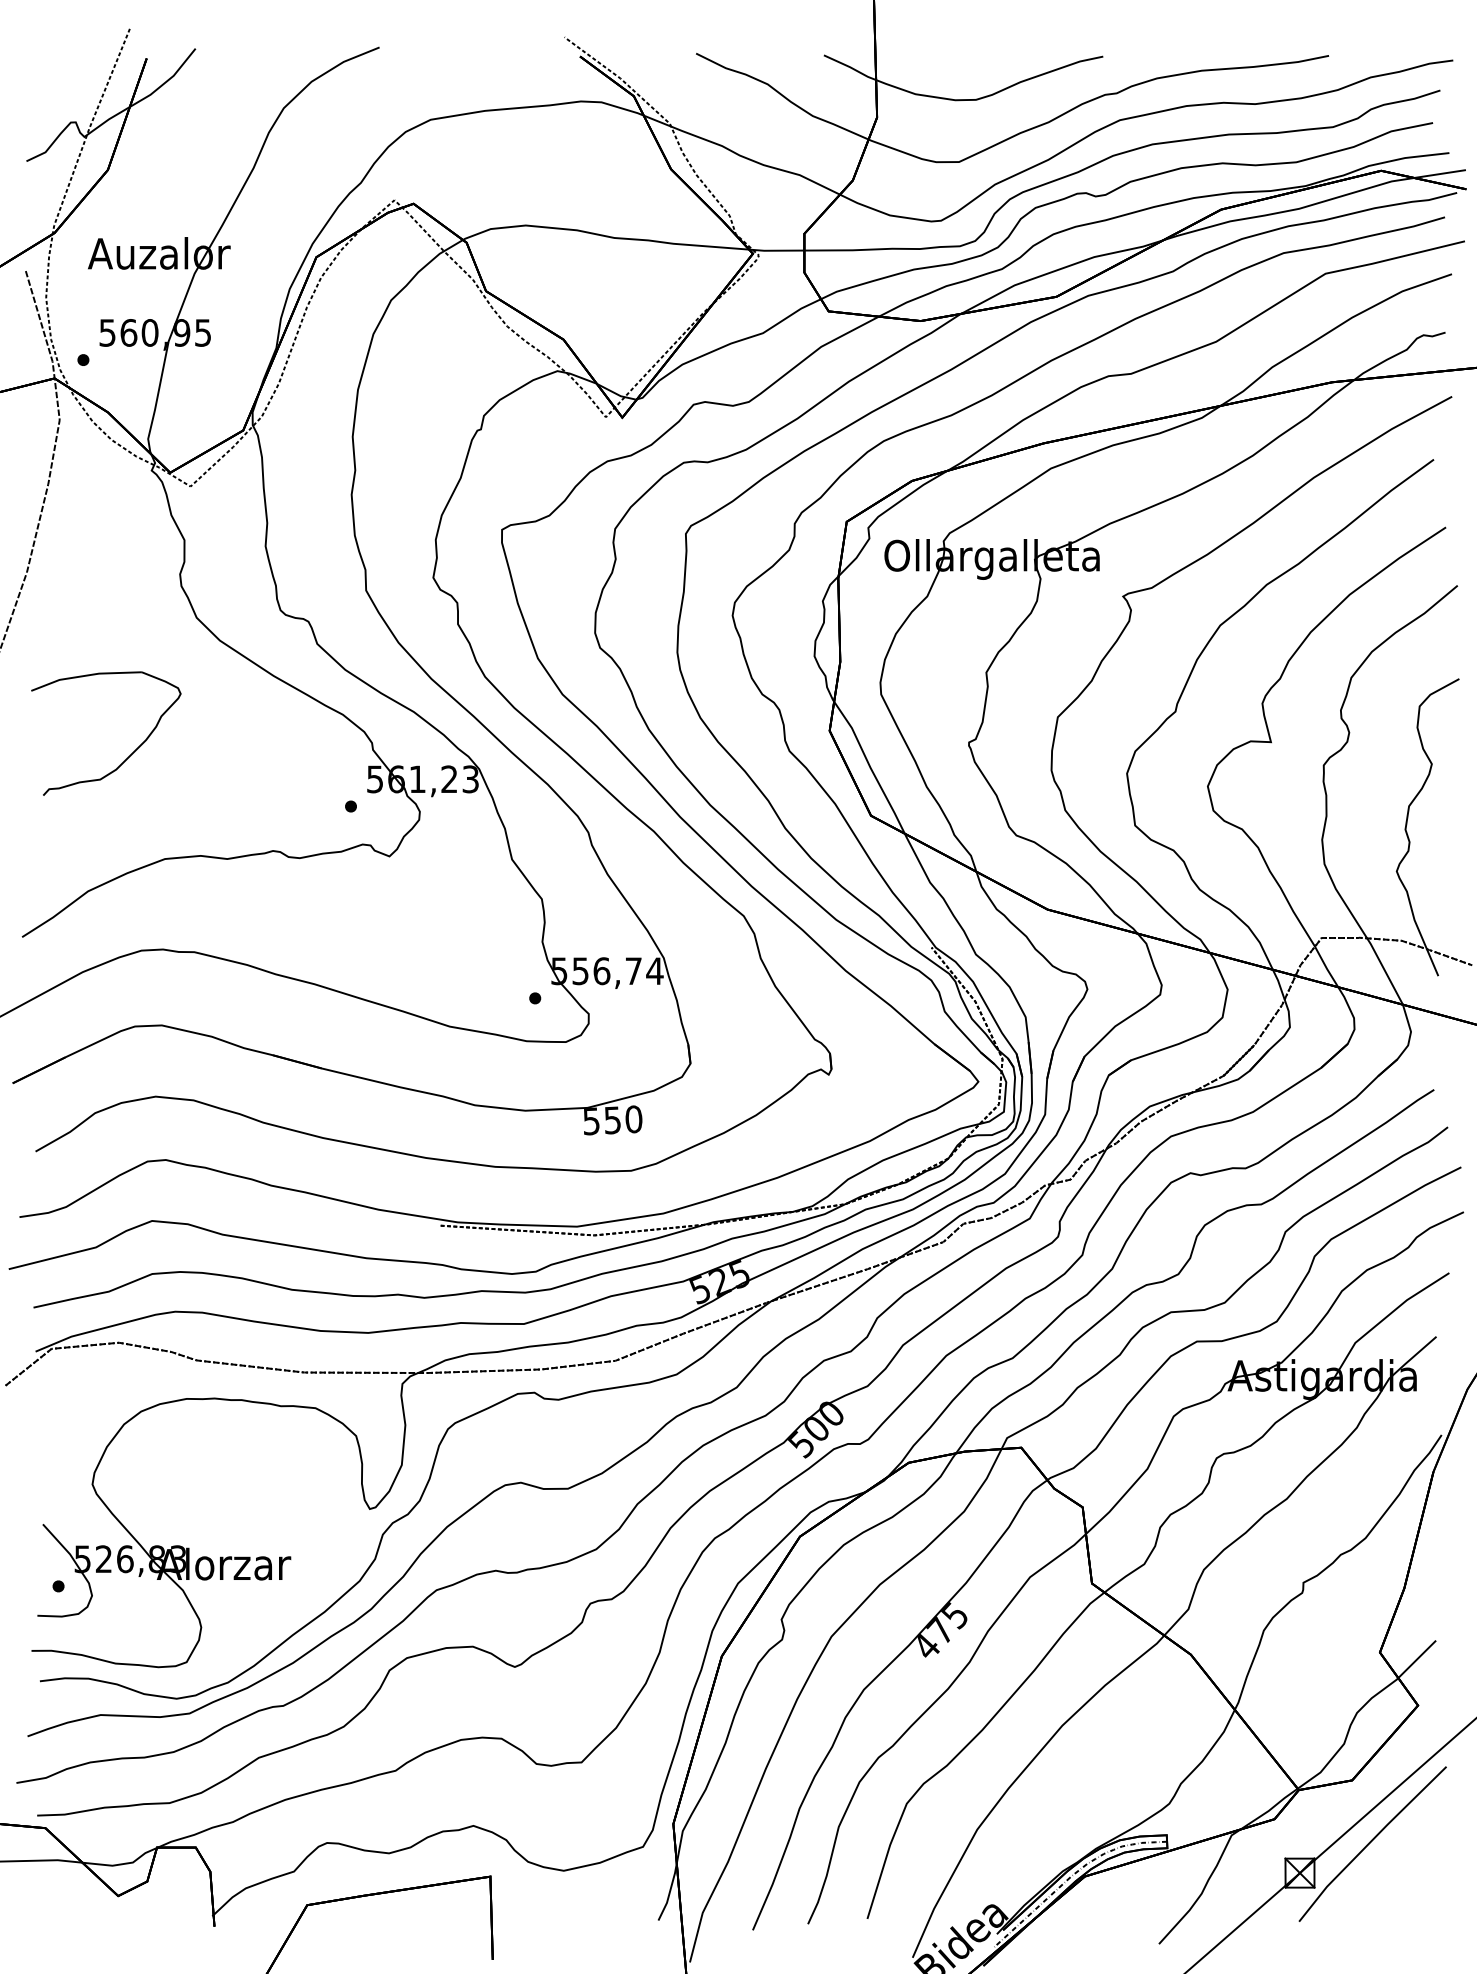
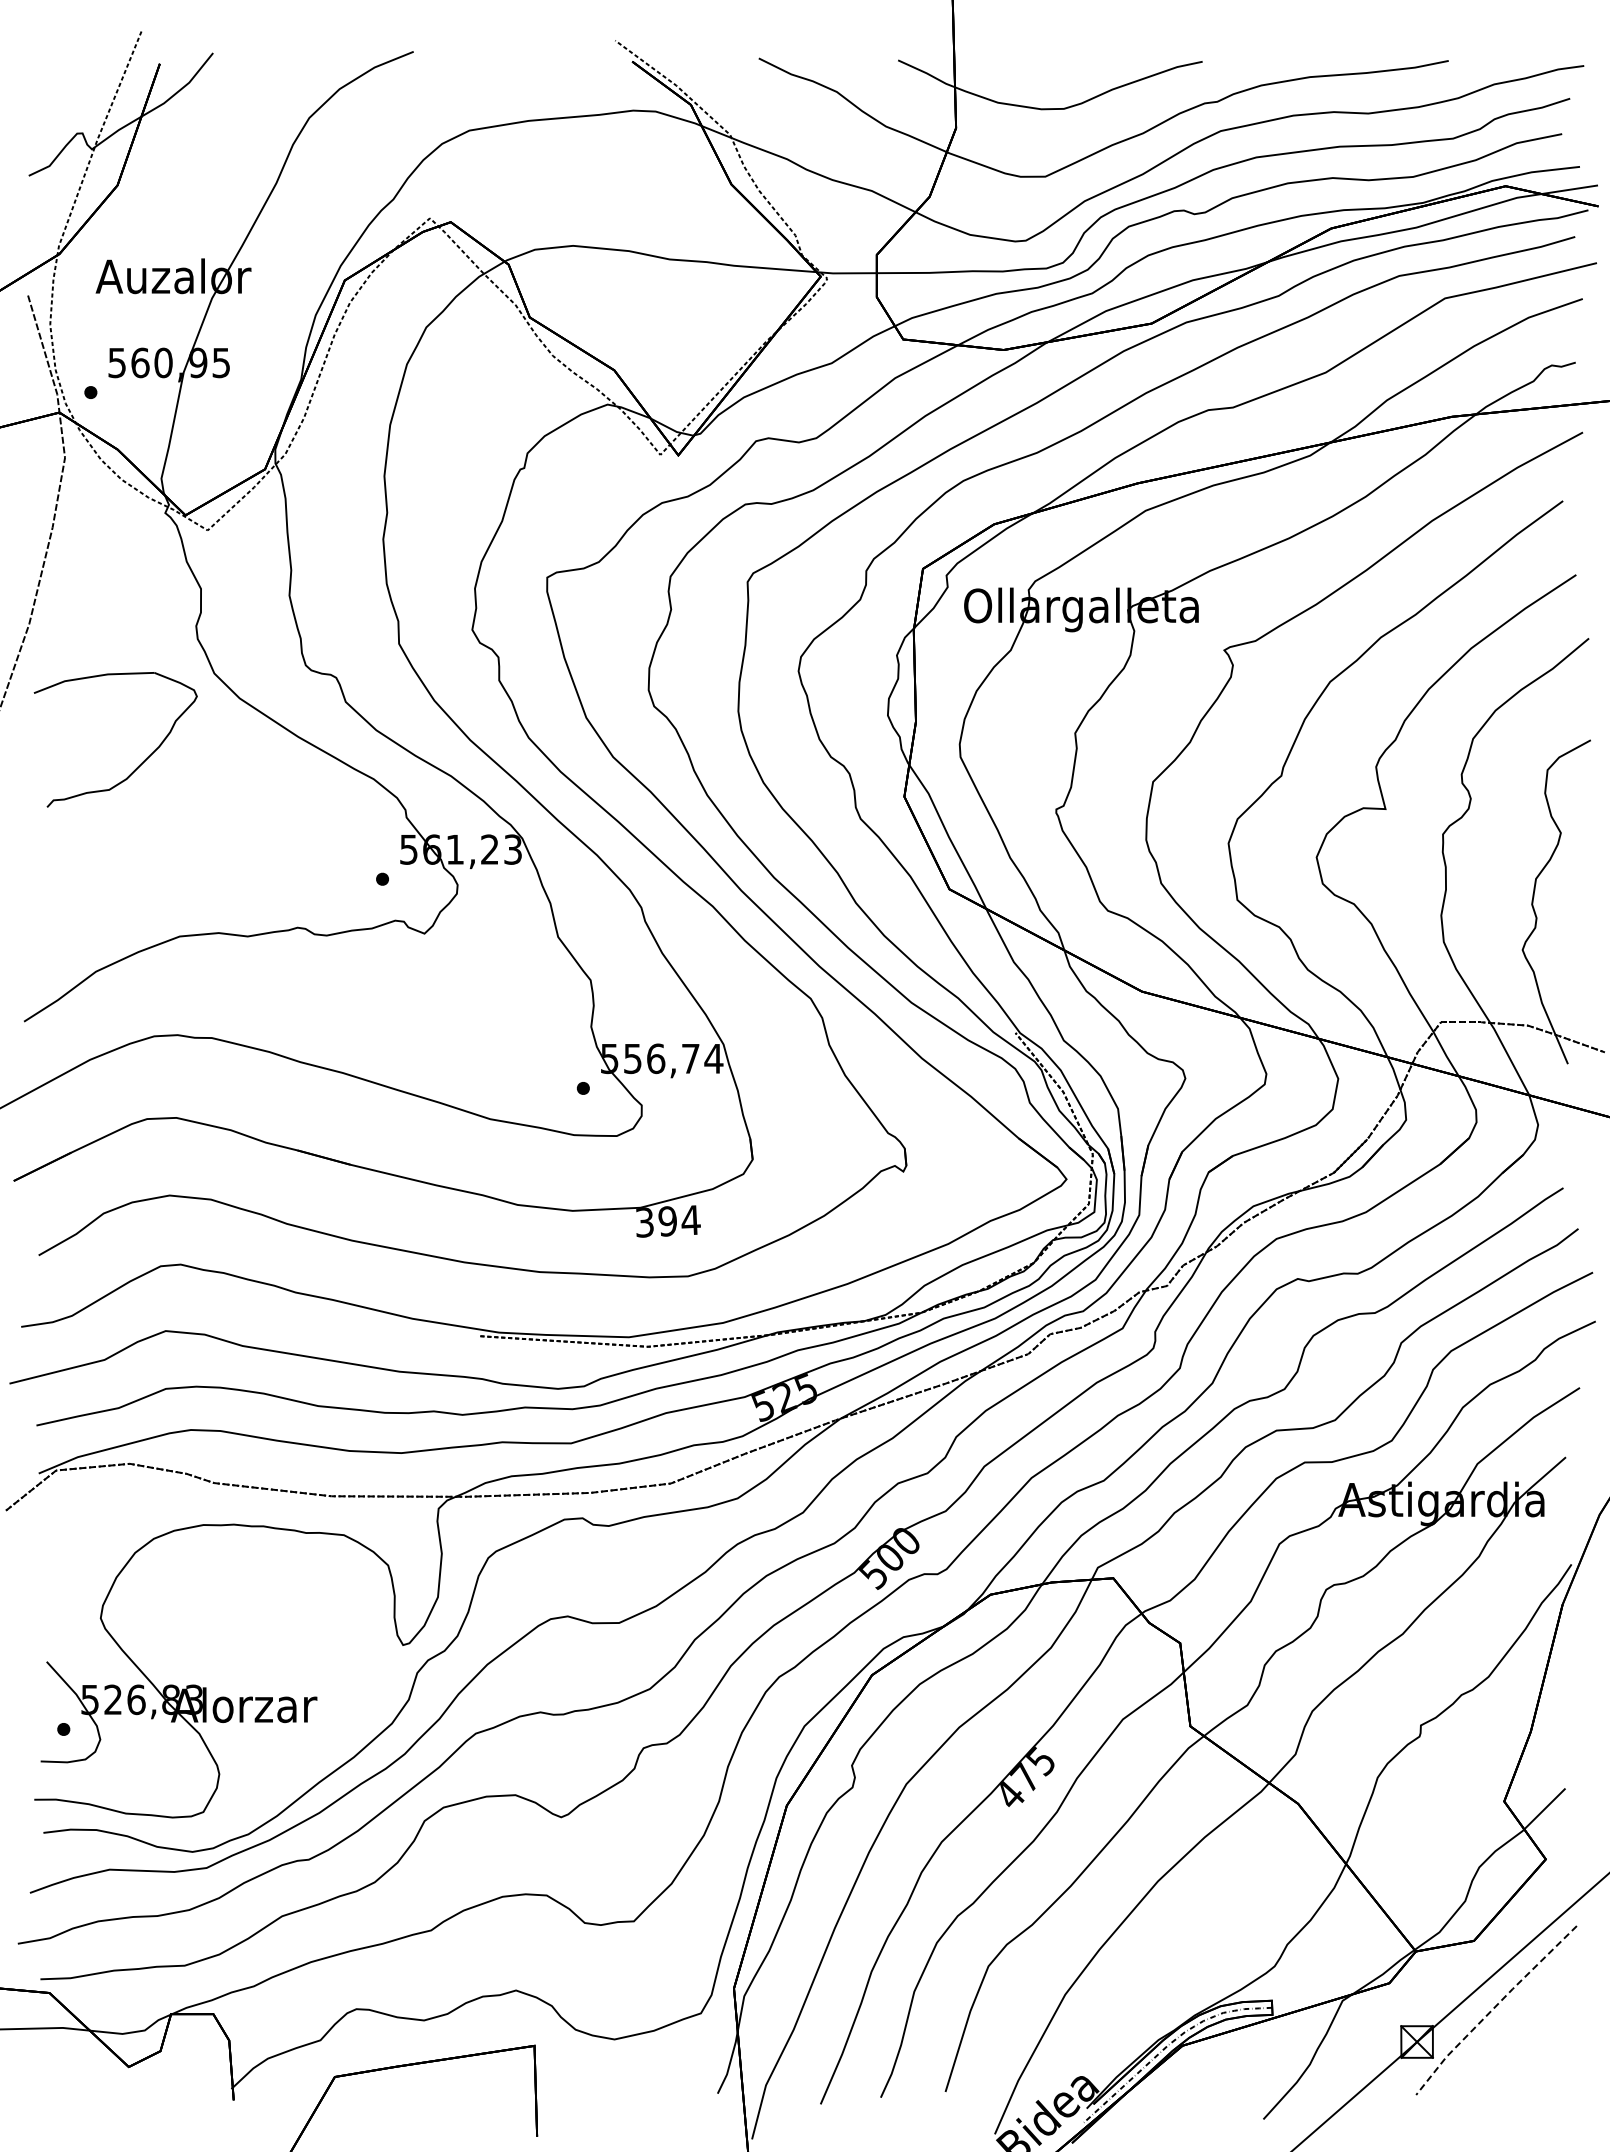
part: (128, 755) -> (140, 763), moved
text: (613, 1120) -> (668, 1221), 550 -> 394
line: (1370, 1842) -> (1493, 2008), solid -> dashed

